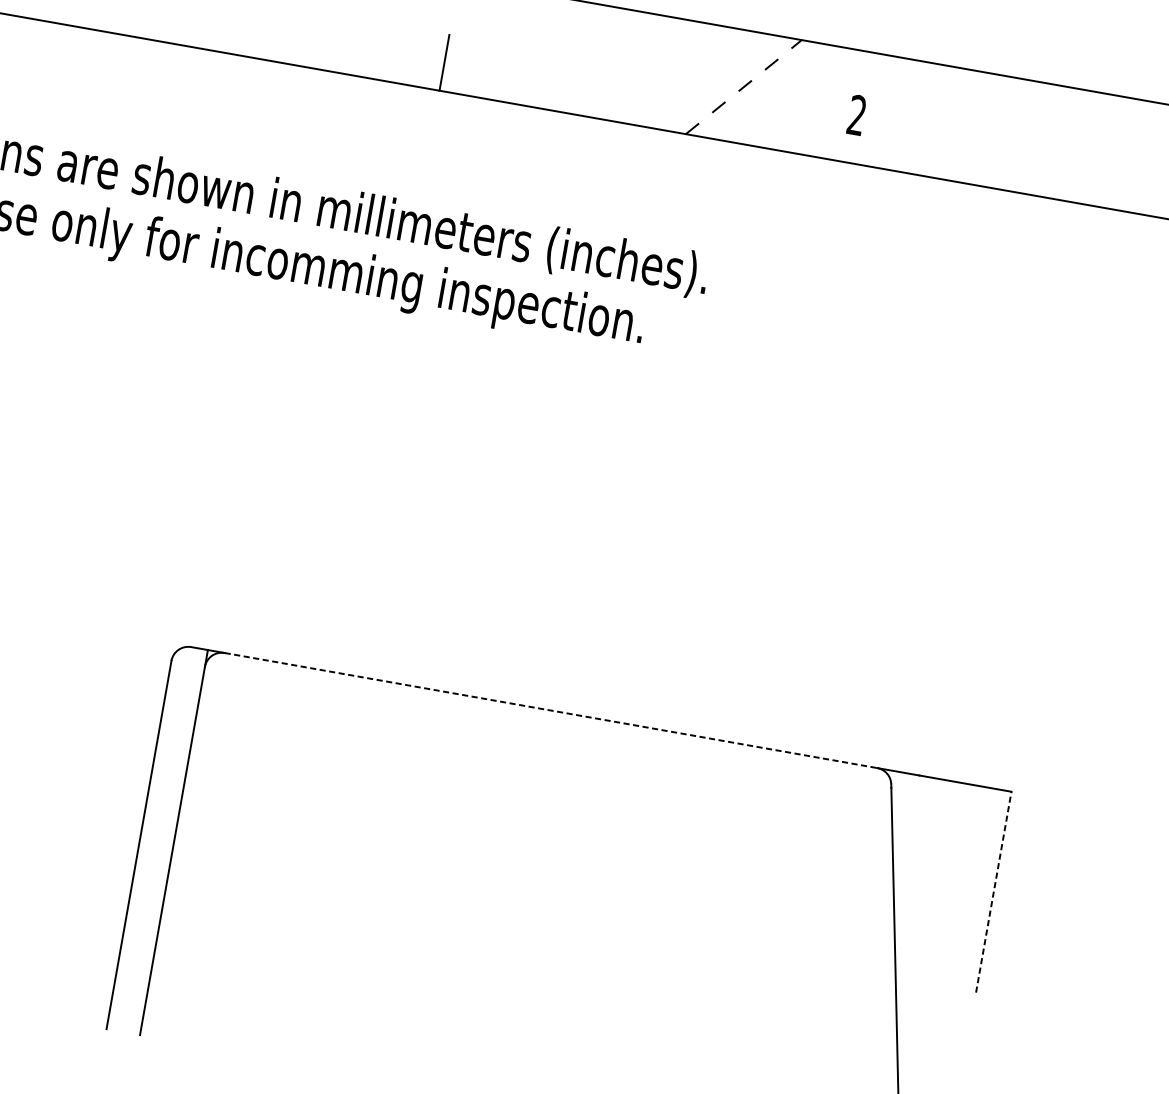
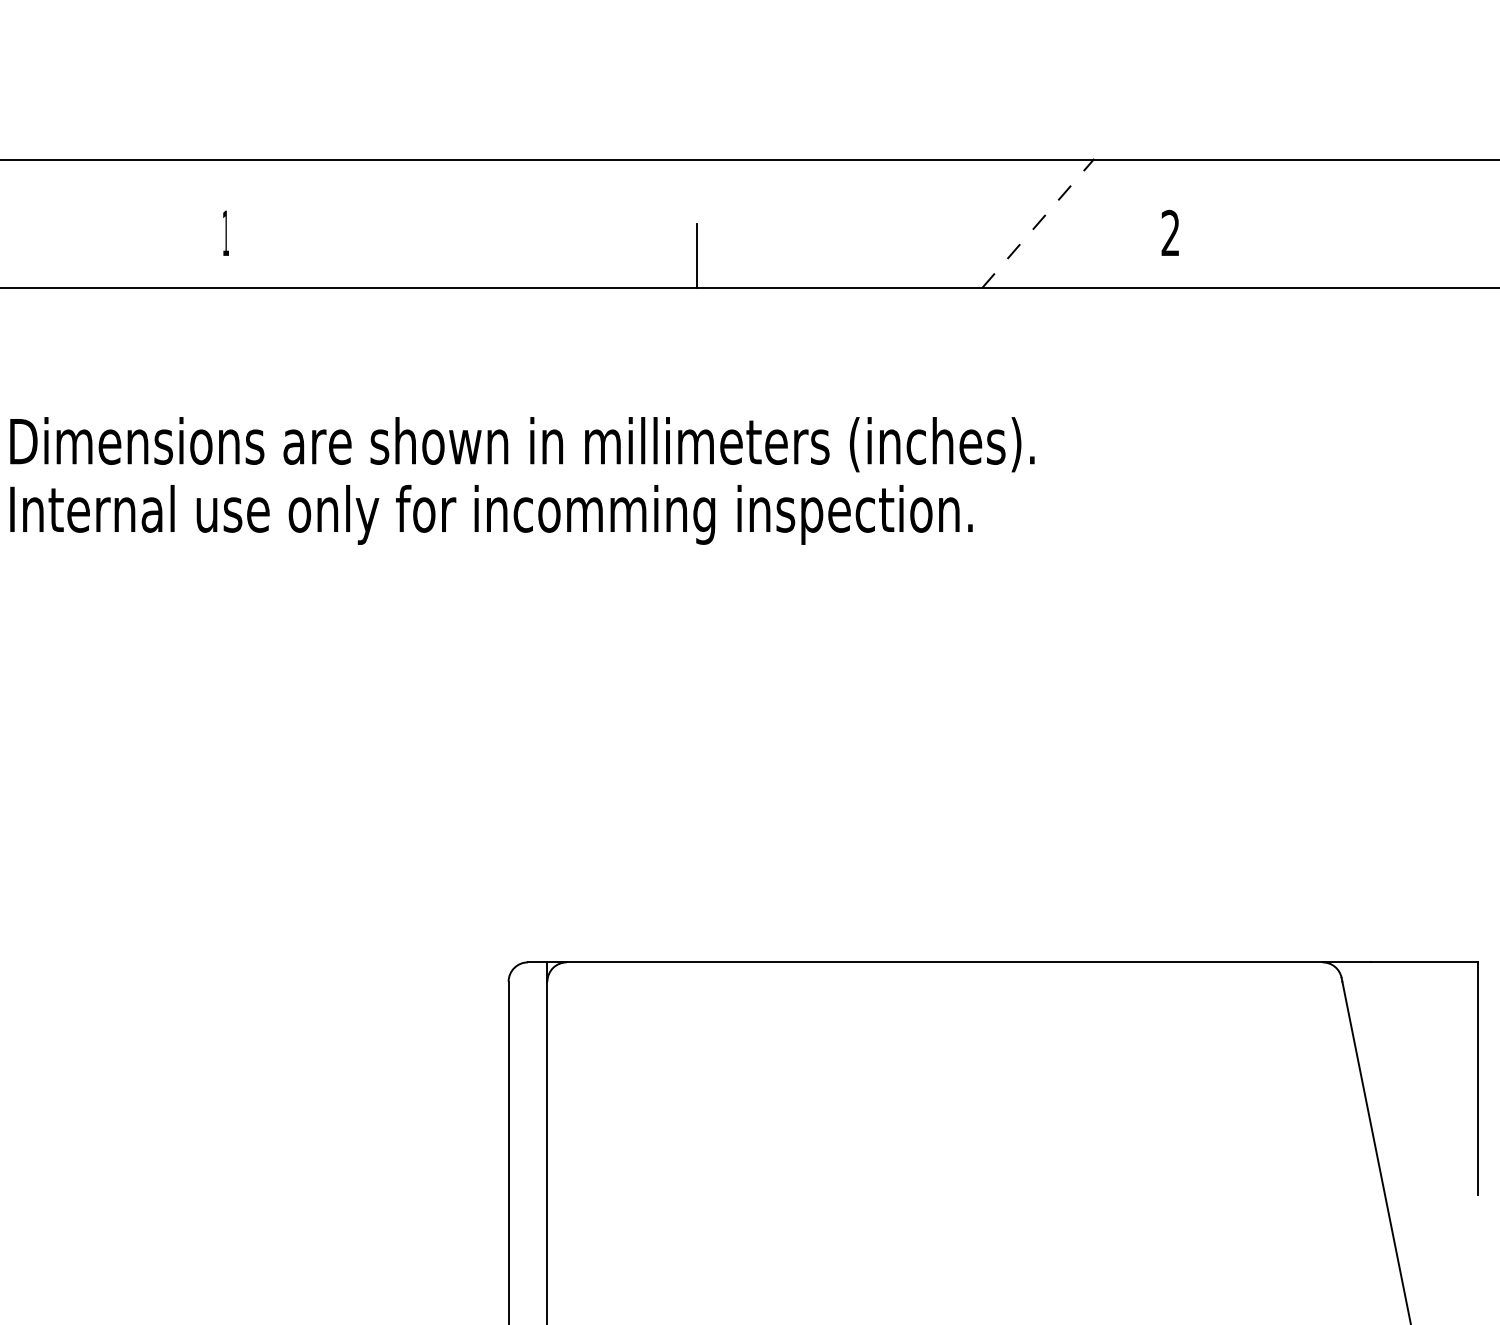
line: (550, 710) -> (944, 962), dashed -> solid
line: (994, 892) -> (1478, 1078), dashed -> solid

